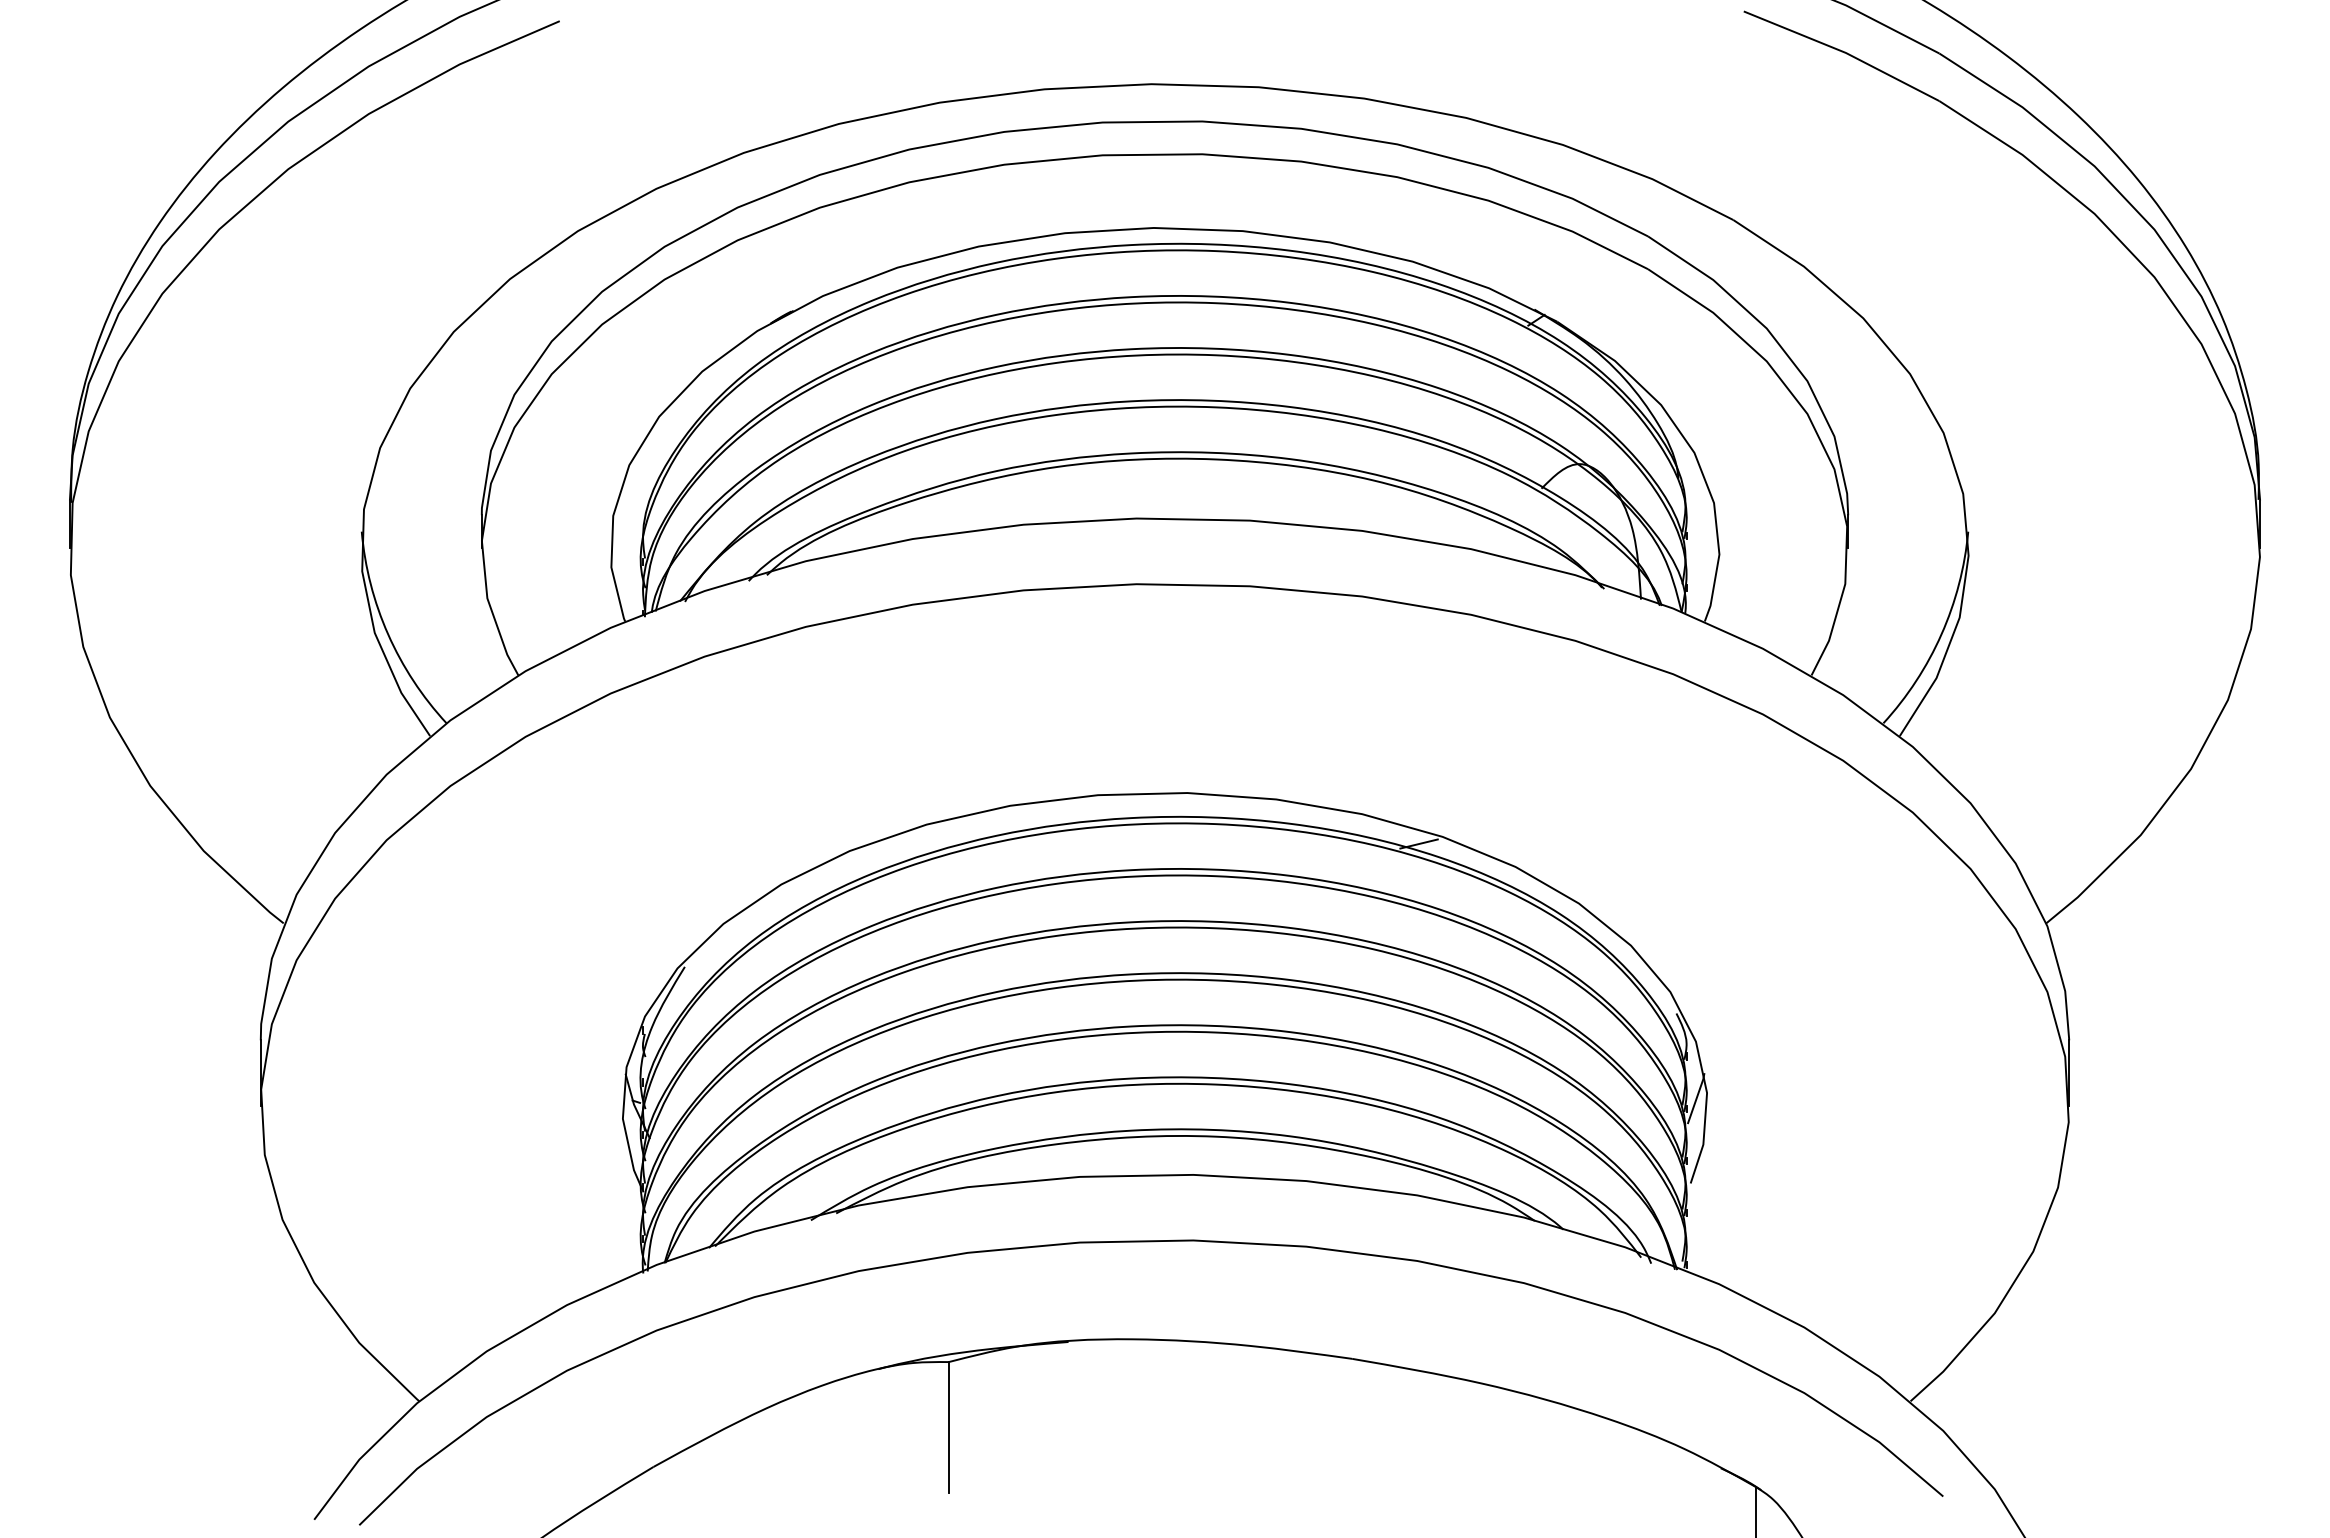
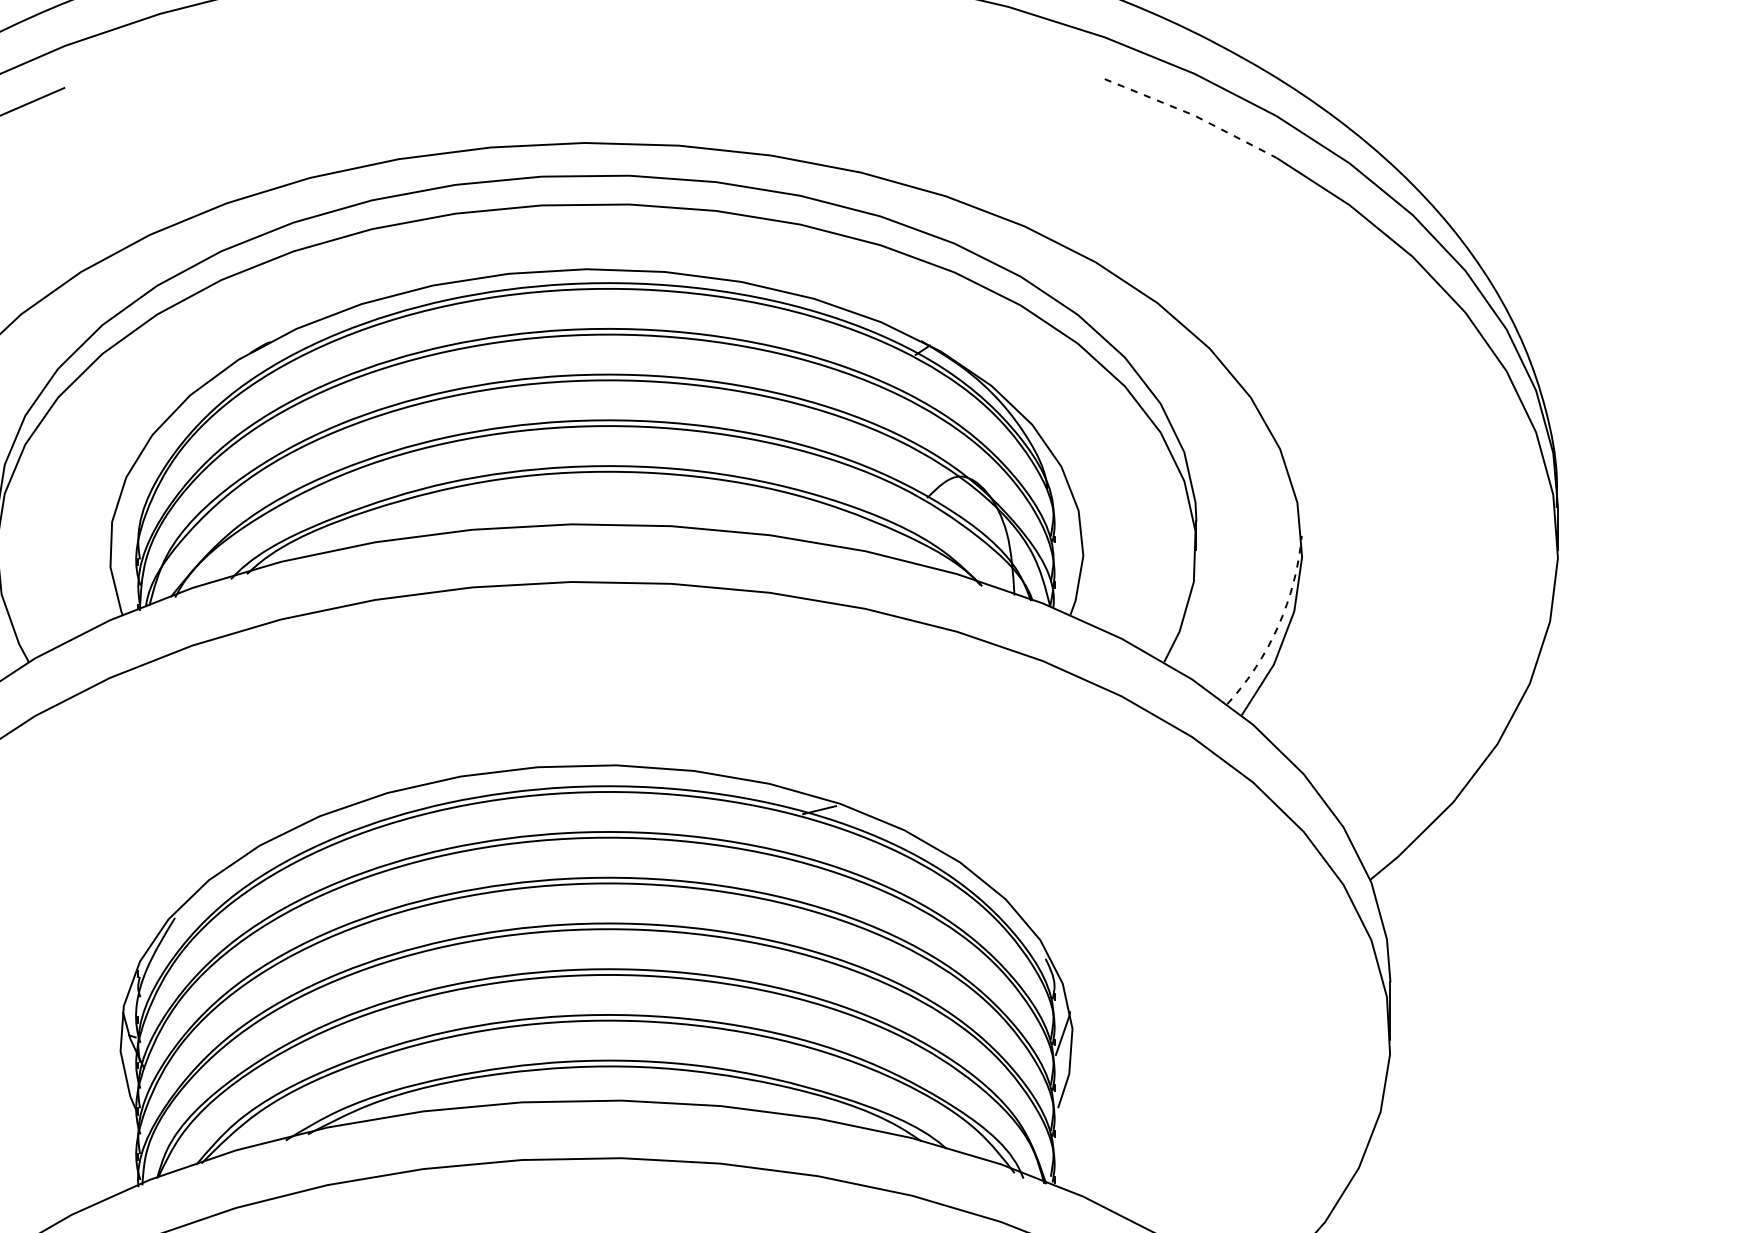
line: (1844, 52) -> (1193, 115), solid -> dashed
arc: (1941, 634) -> (1278, 626), solid -> dashed

